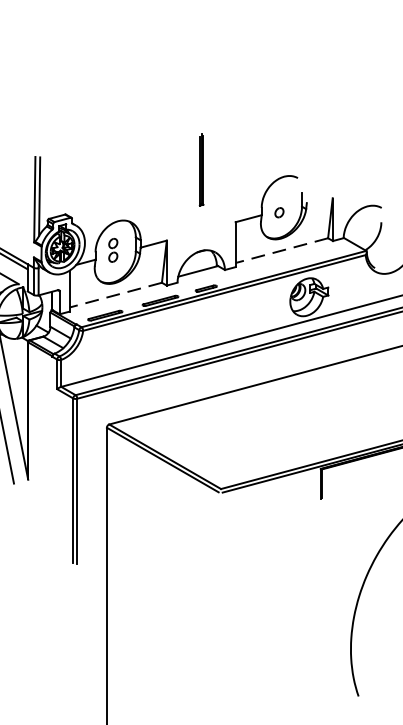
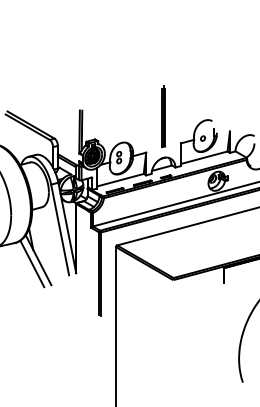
part: (201, 168) -> (163, 116), size x1.67
line: (280, 250) -> (203, 157), dashed -> solid
line: (113, 295) -> (119, 180), dashed -> solid

